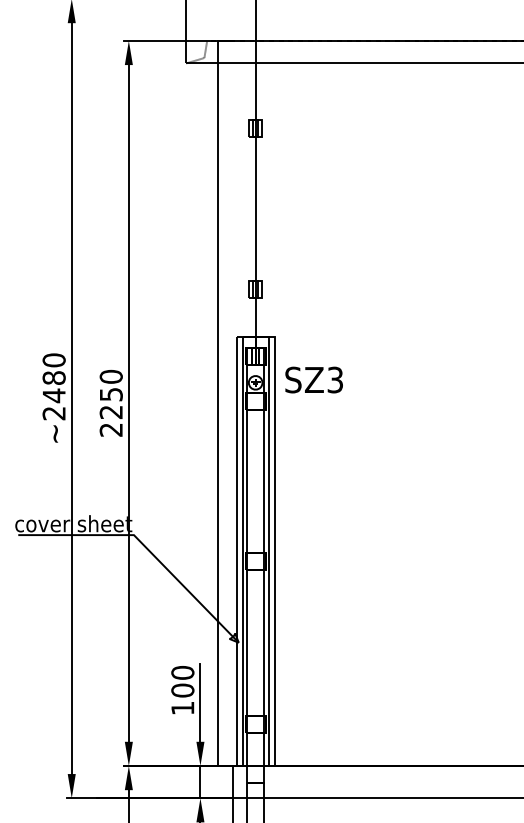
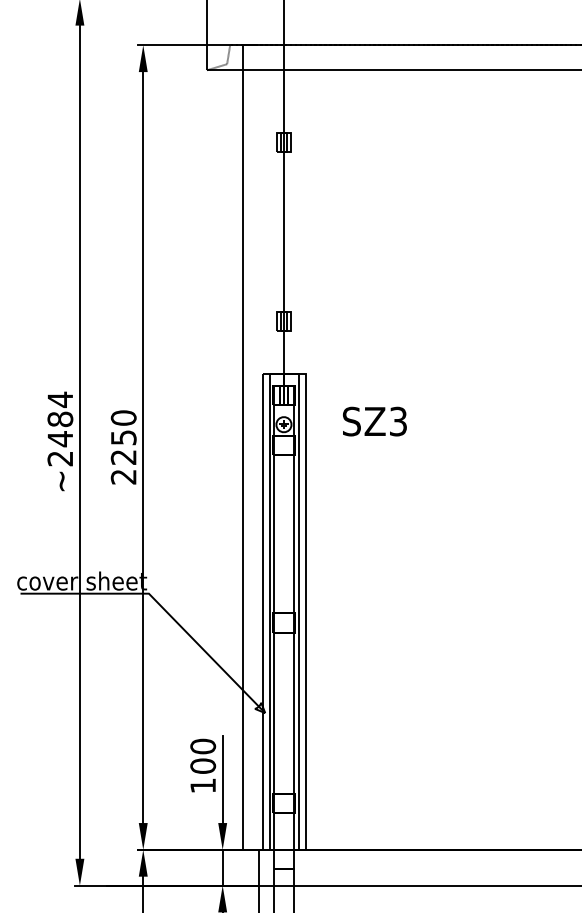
text: (54, 360) -> (60, 399), ~2480 -> ~2484
text: (313, 379) -> (374, 421), moved

